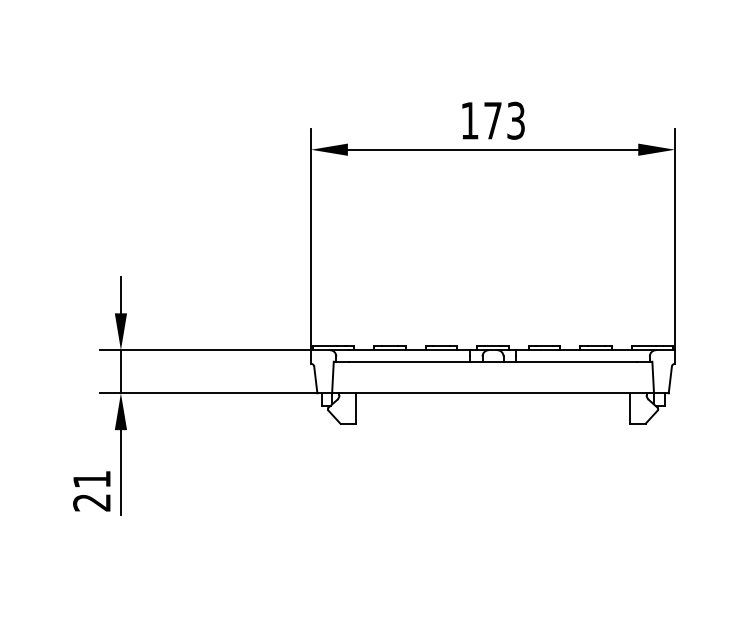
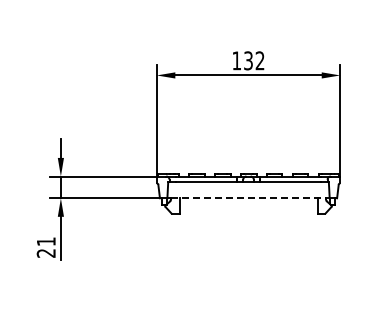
text: (504, 120) -> (254, 60), 173 -> 132
line: (492, 393) -> (248, 198), solid -> dashed

